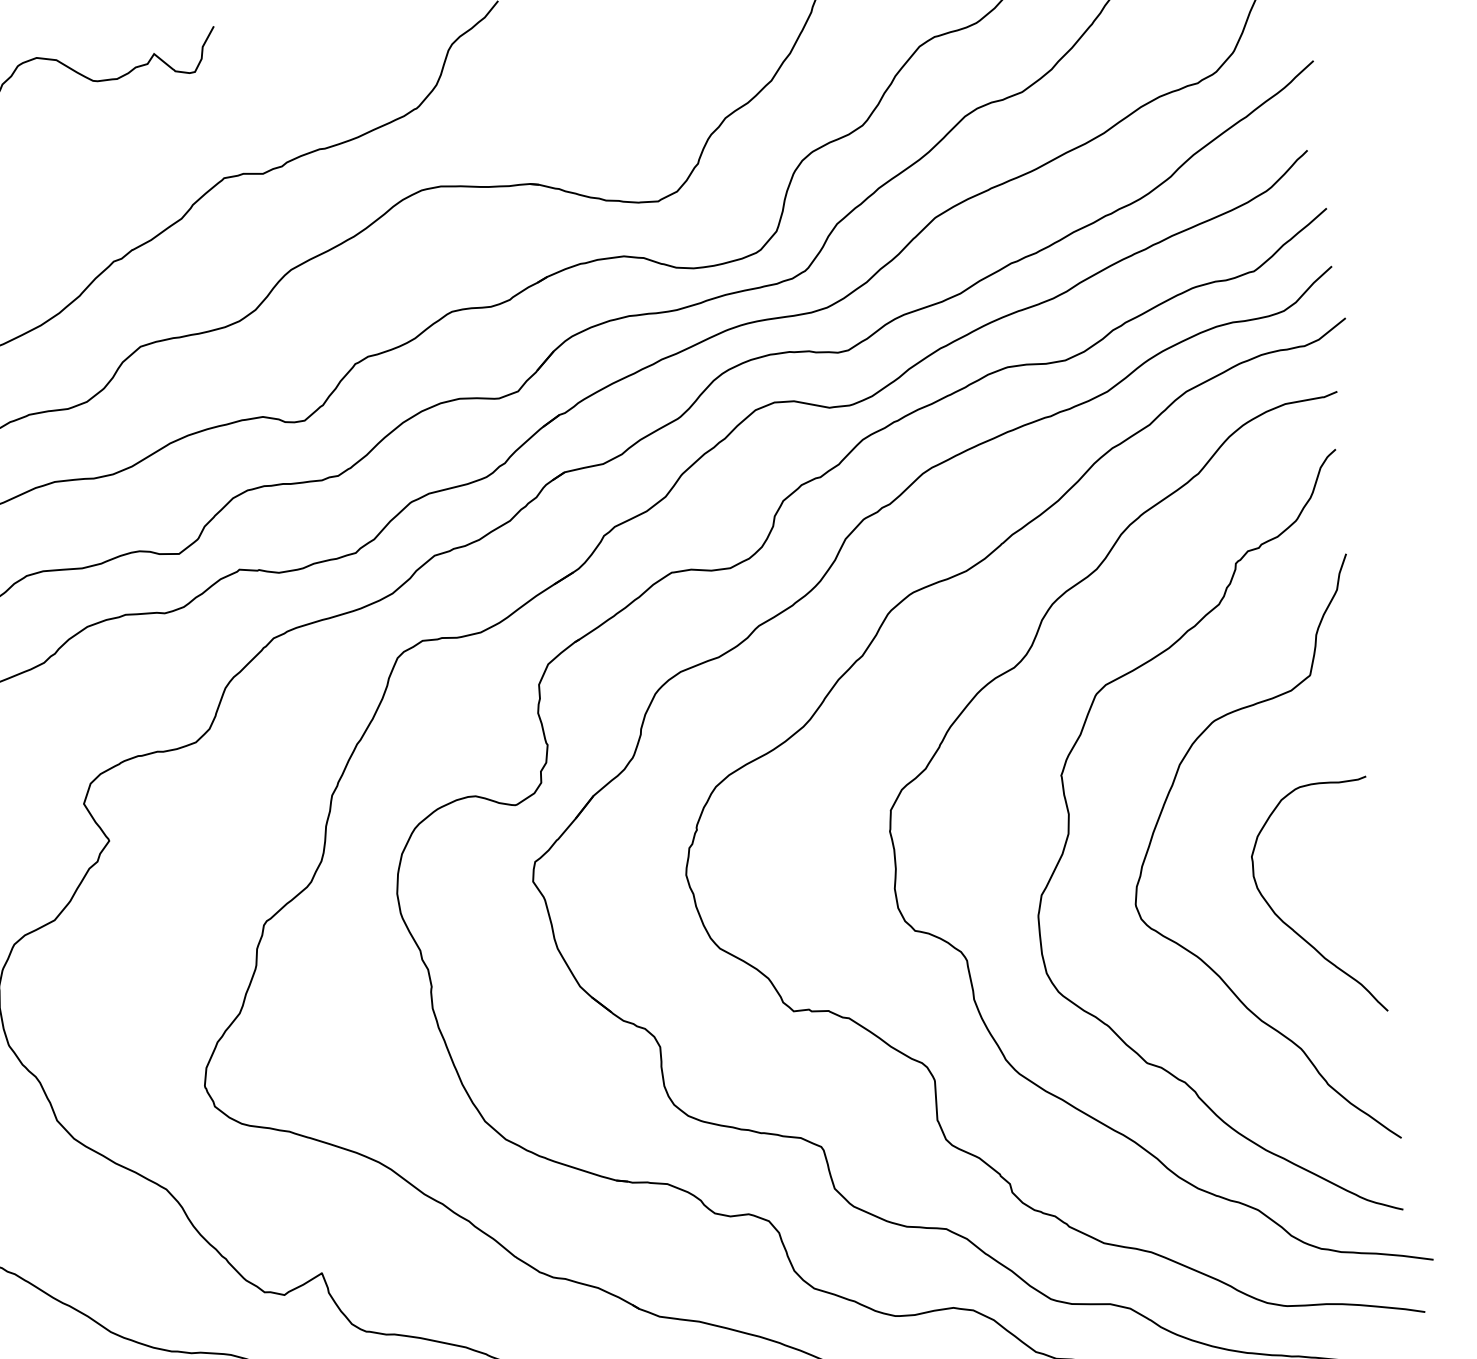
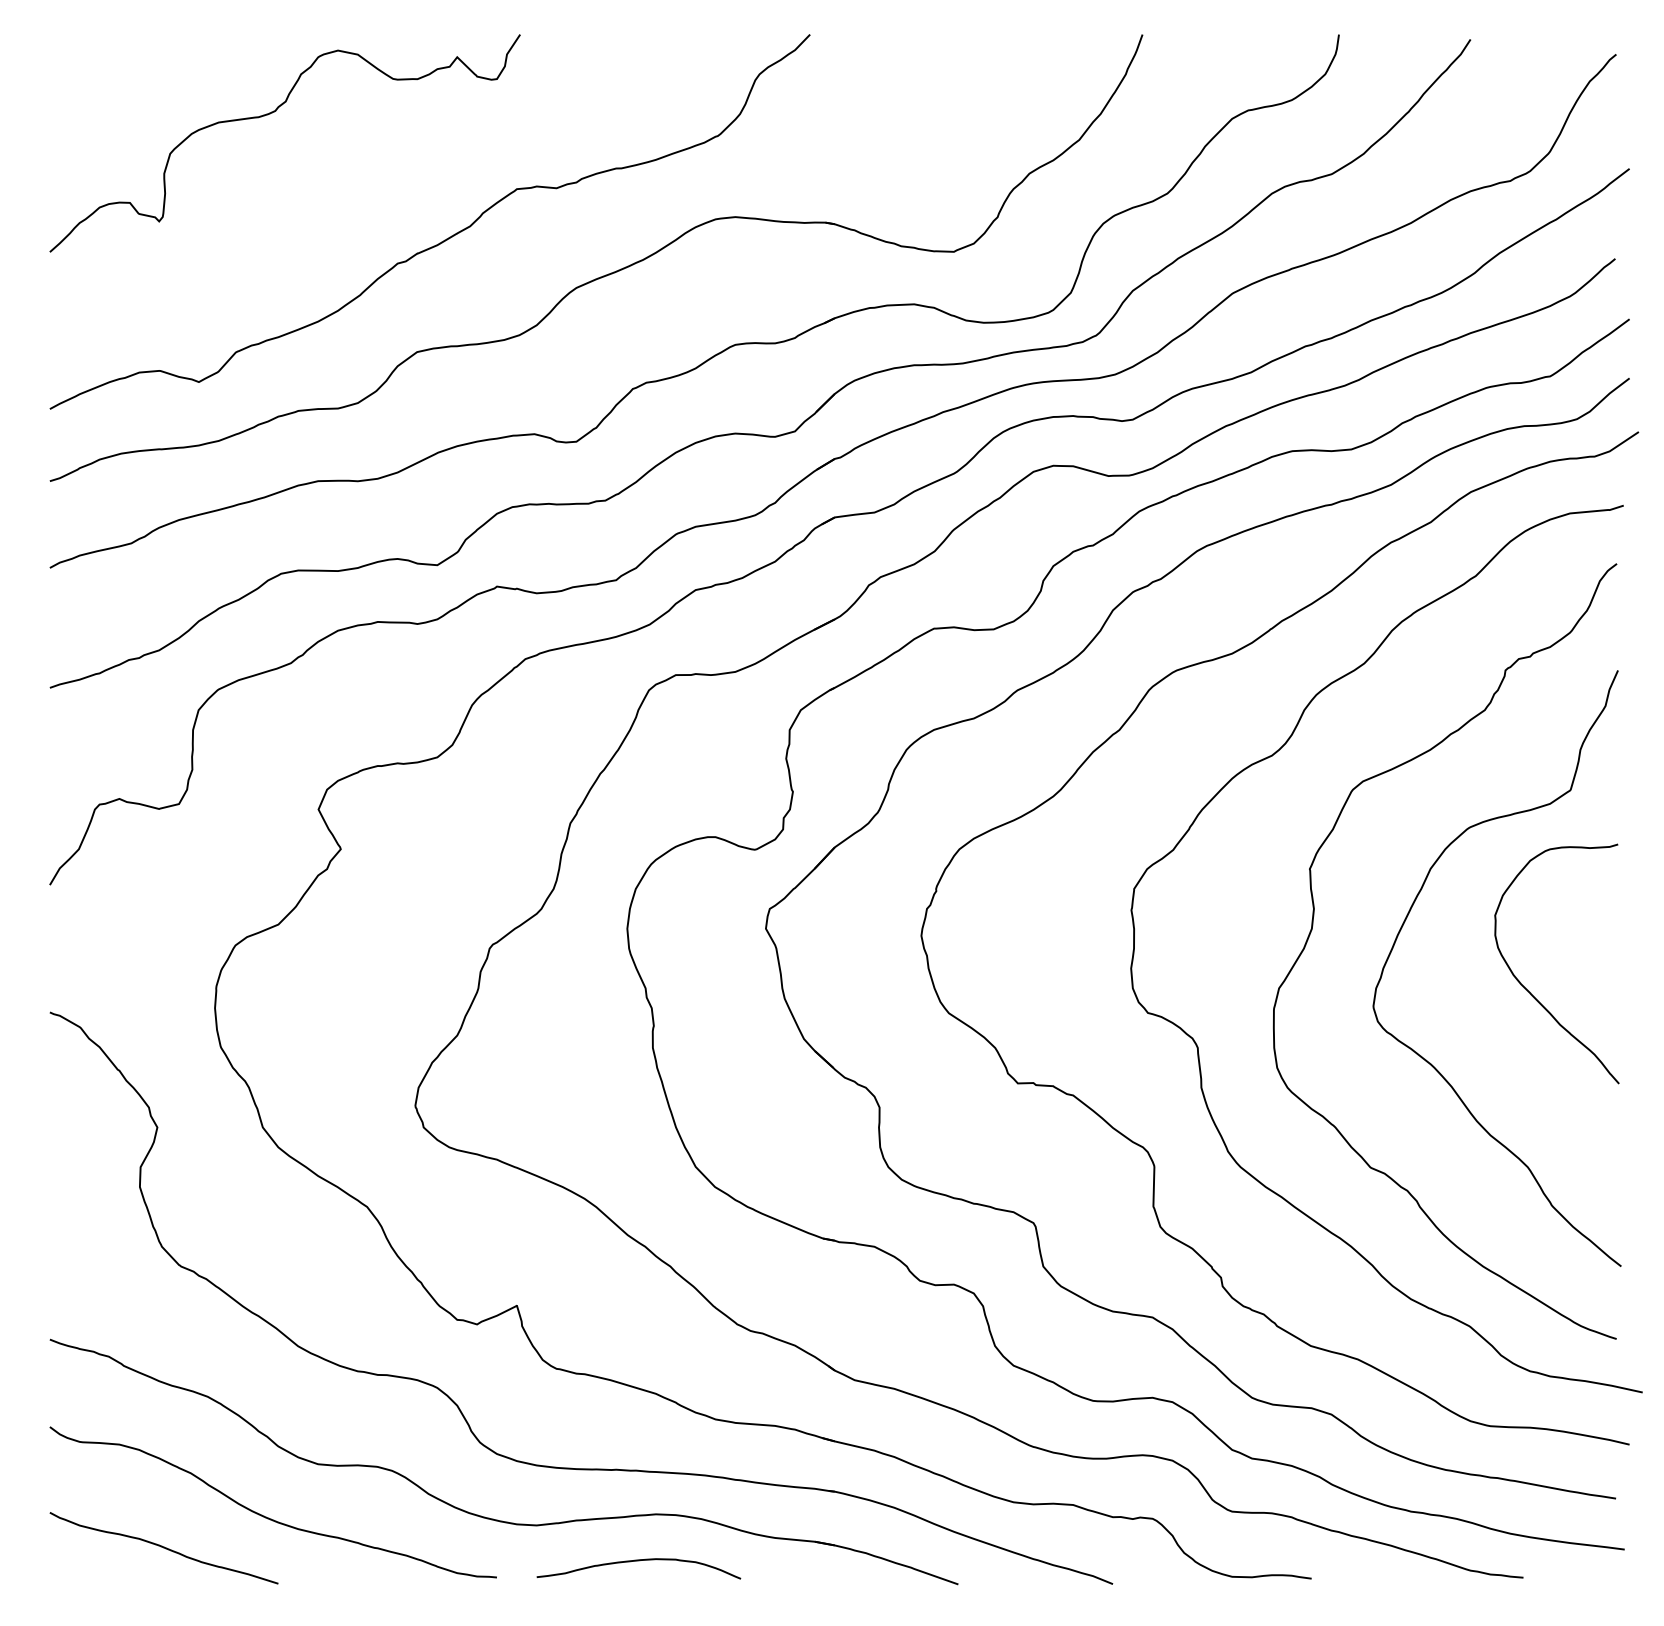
curve: (1291, 927) -> (1528, 990), moved

